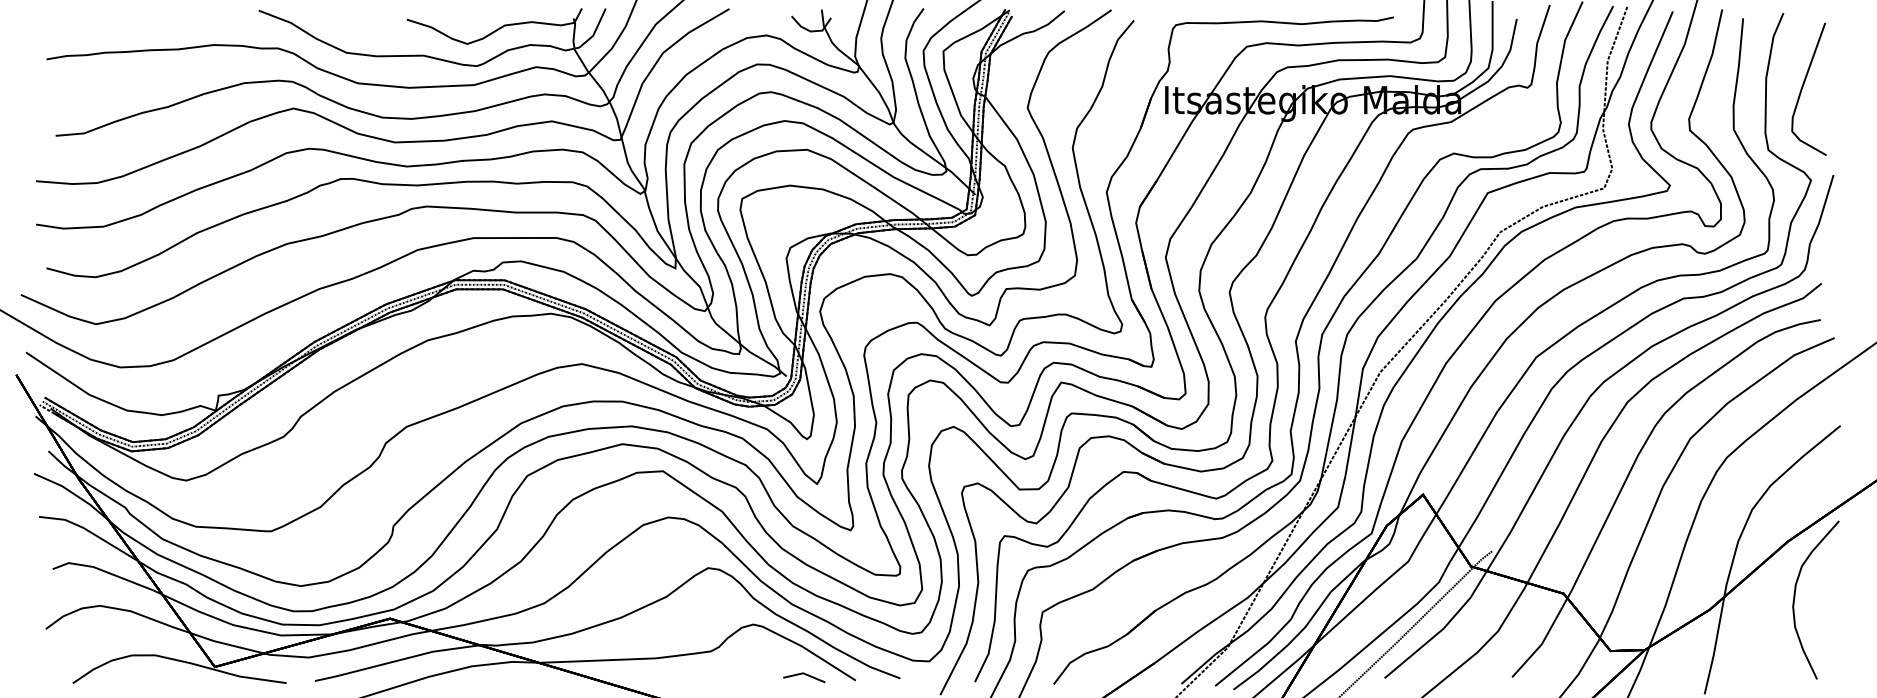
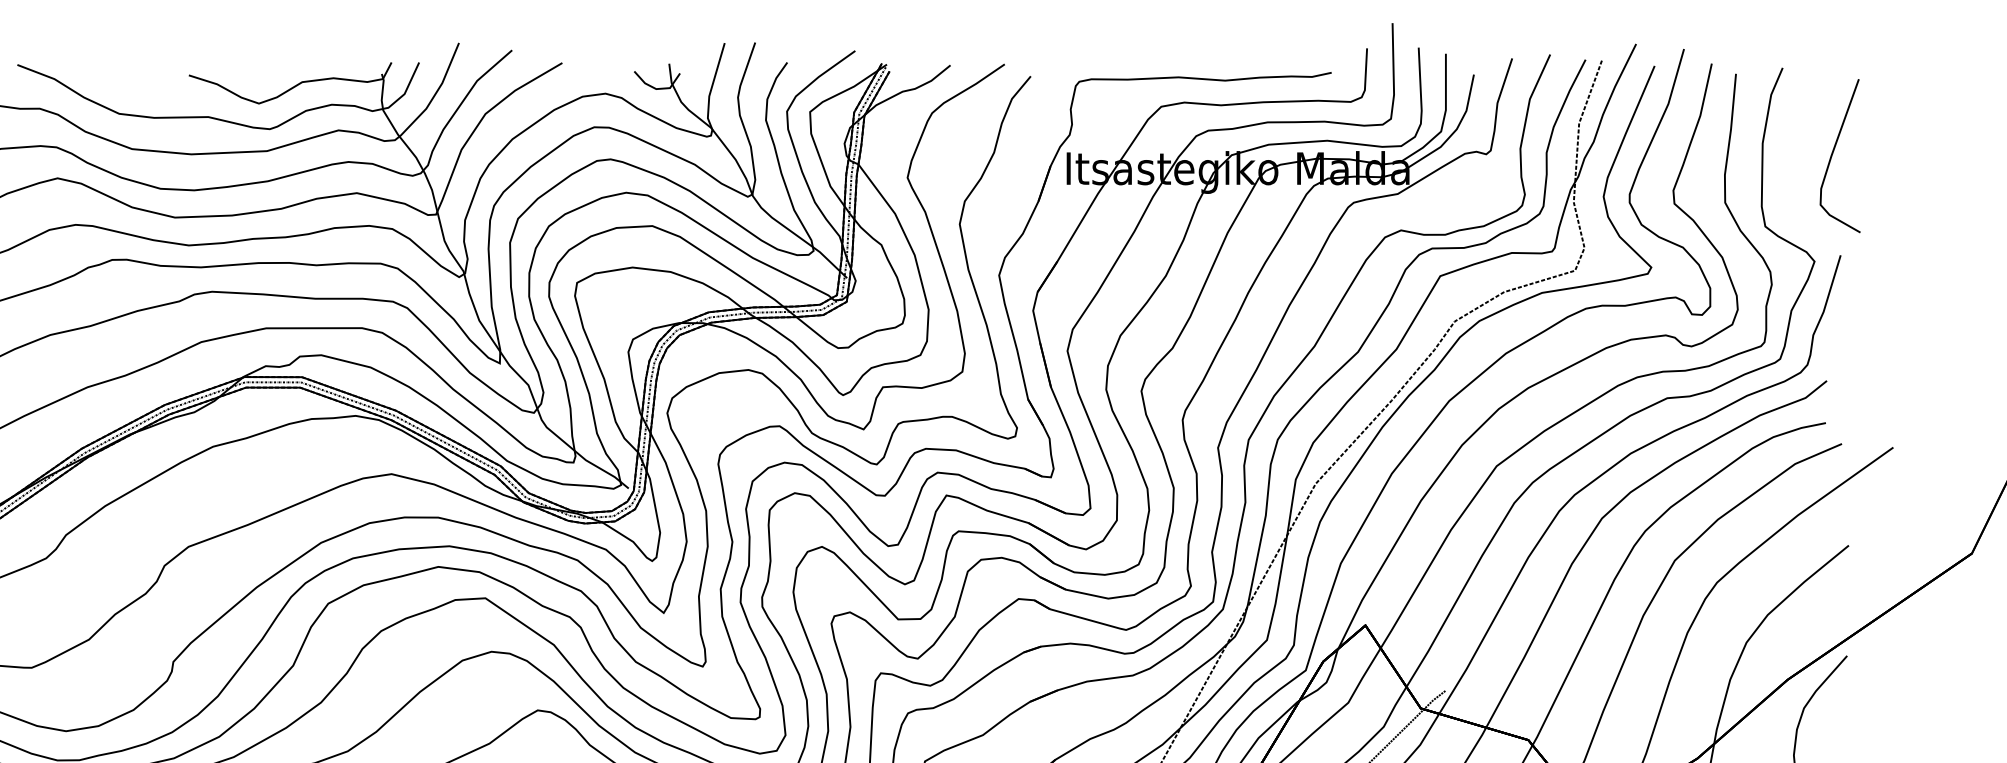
curve: (1803, 87) -> (1833, 153), moved

